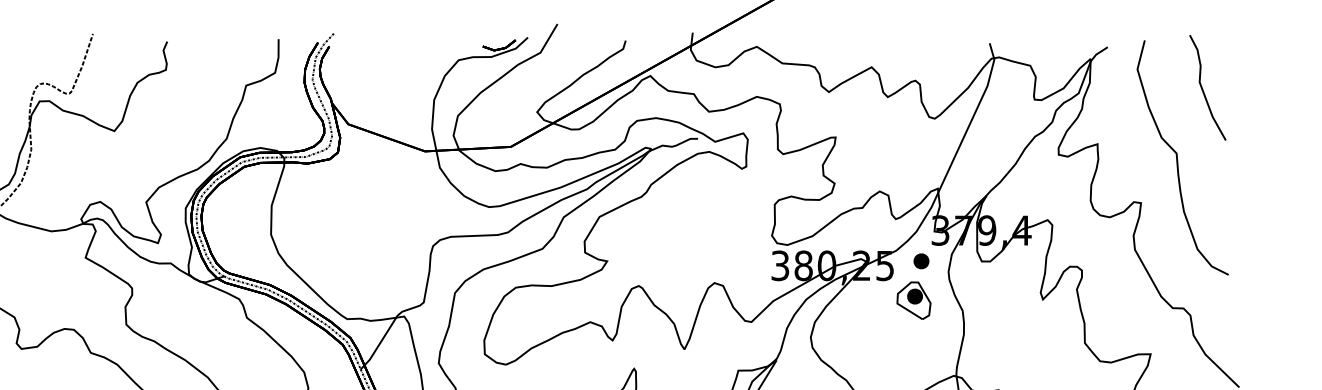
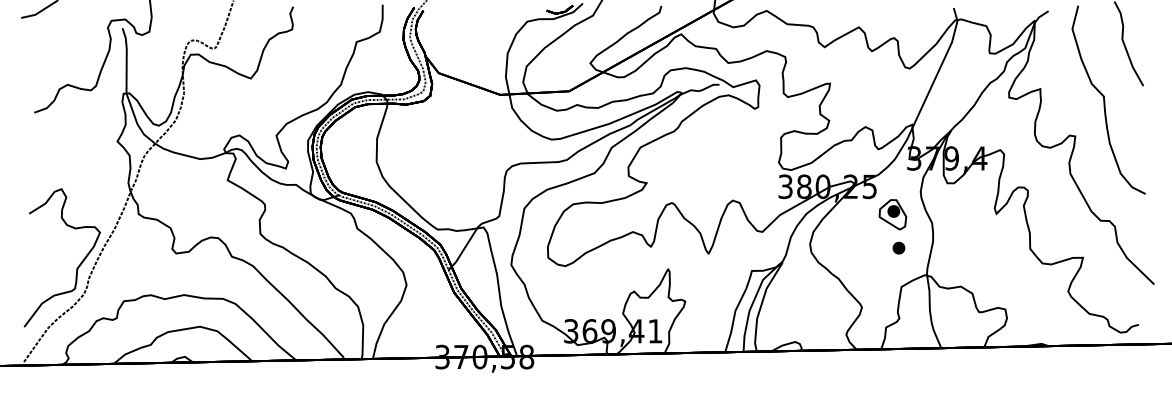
part: (920, 260) -> (898, 247), moved

